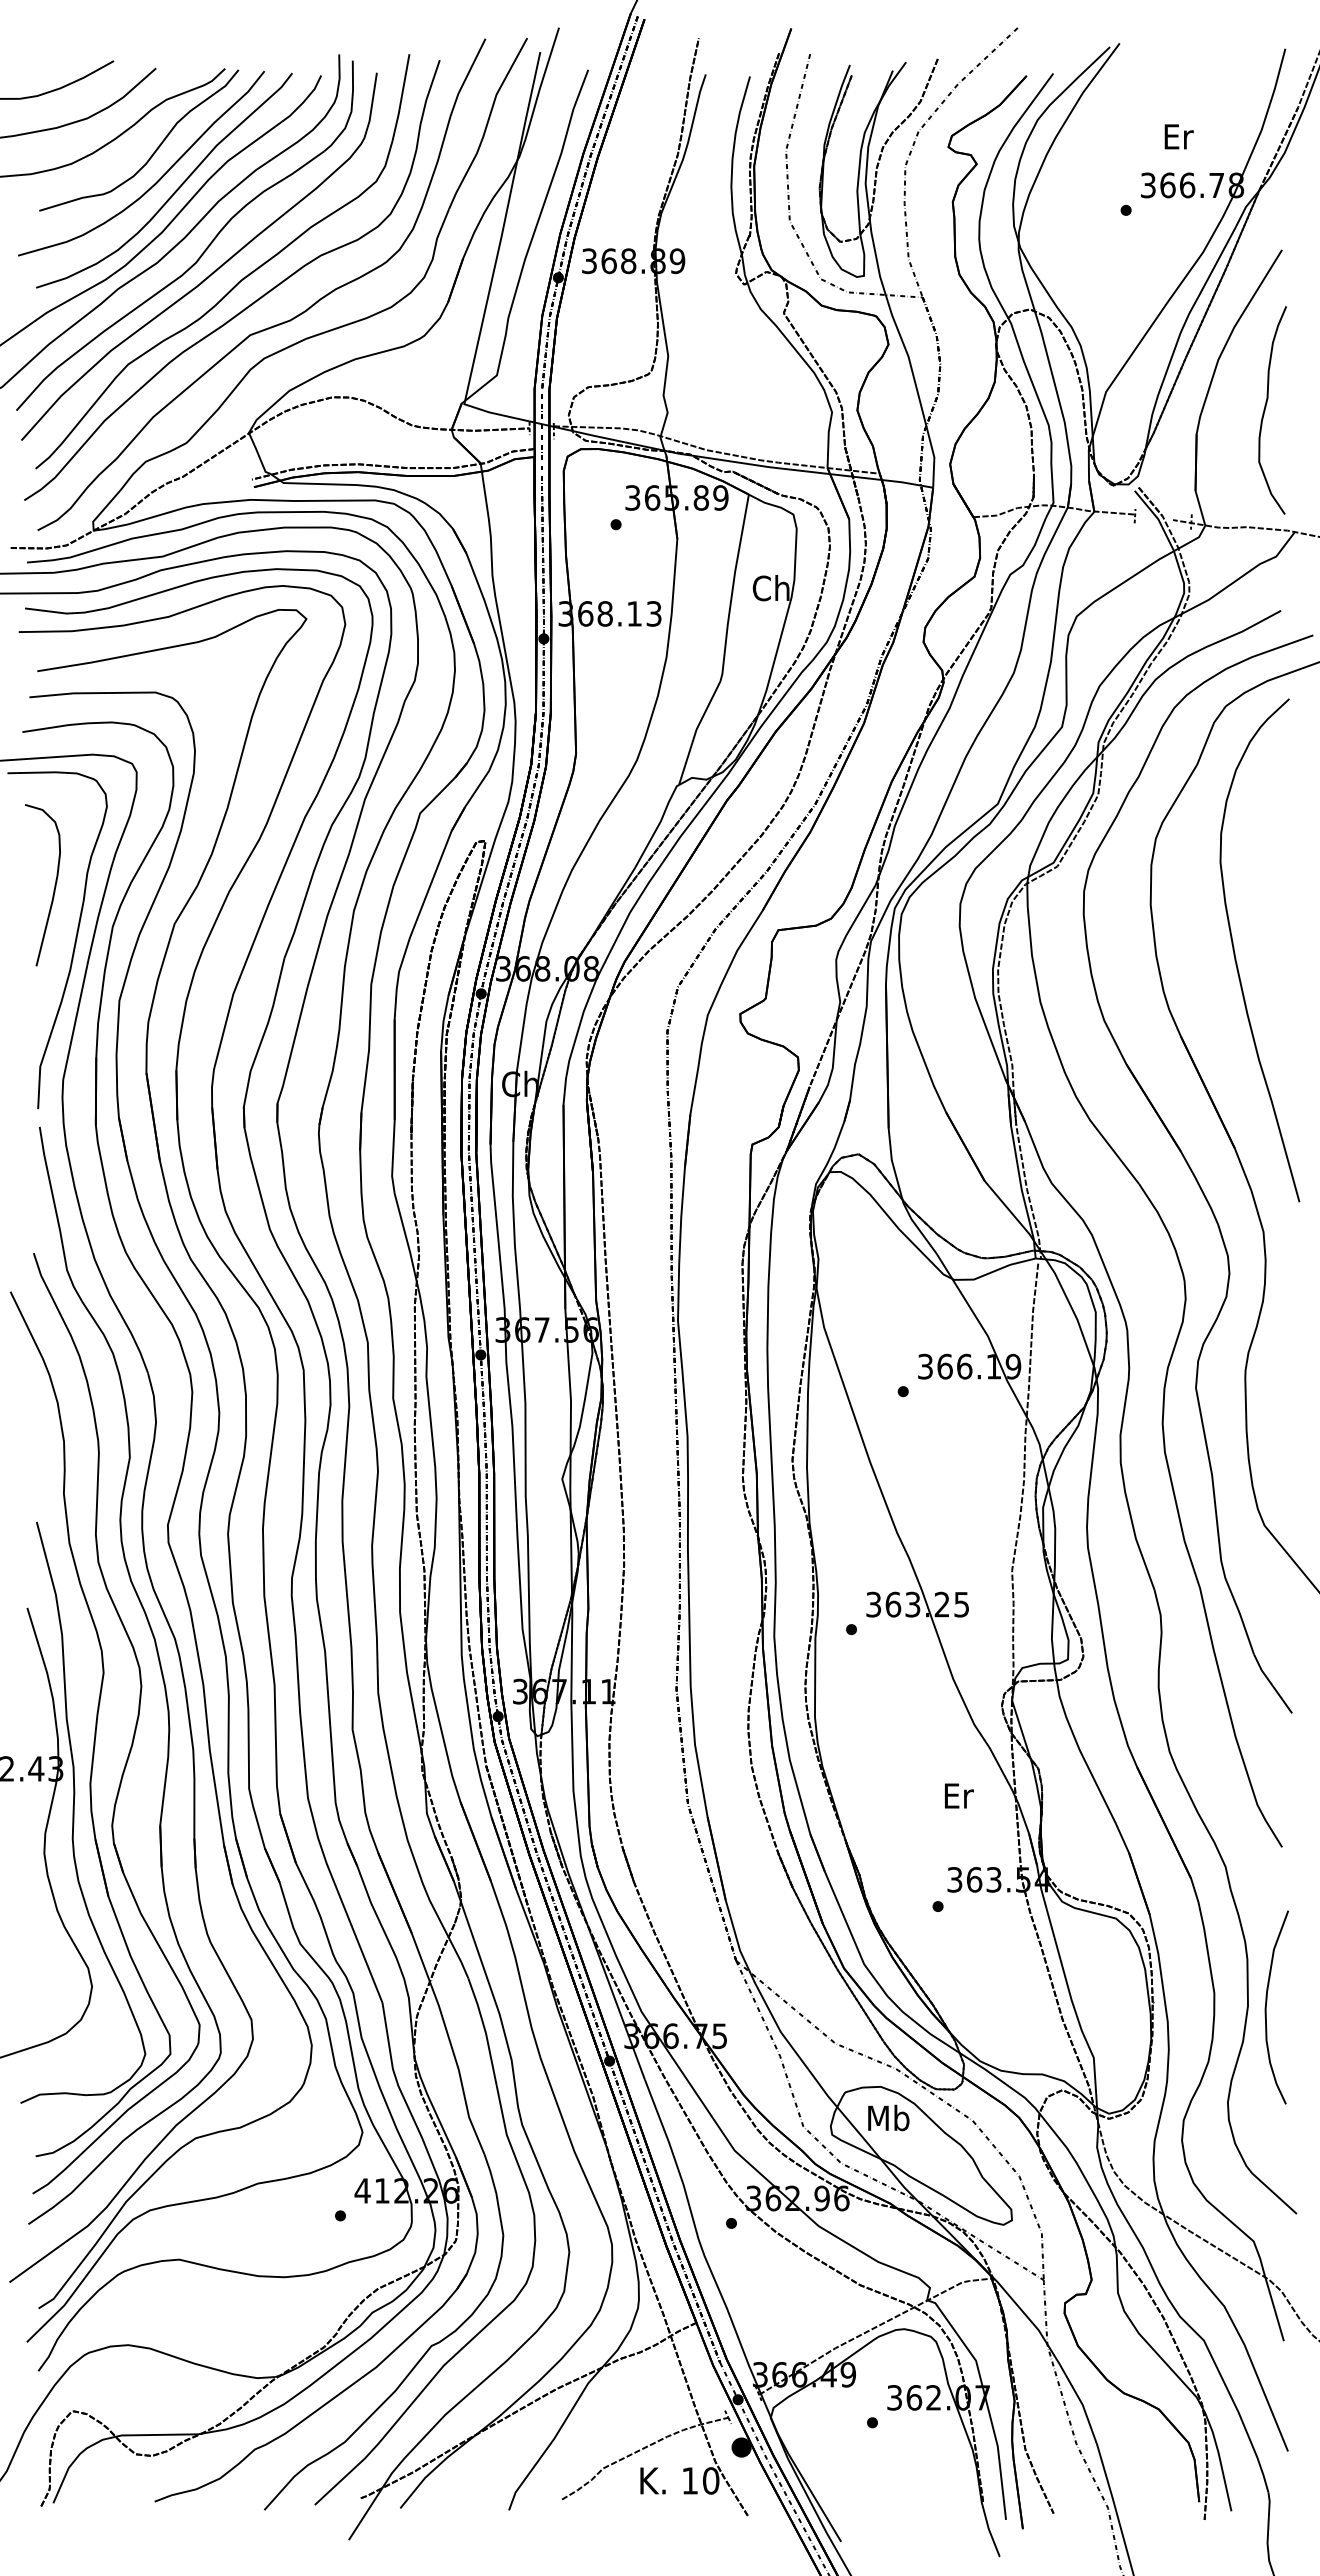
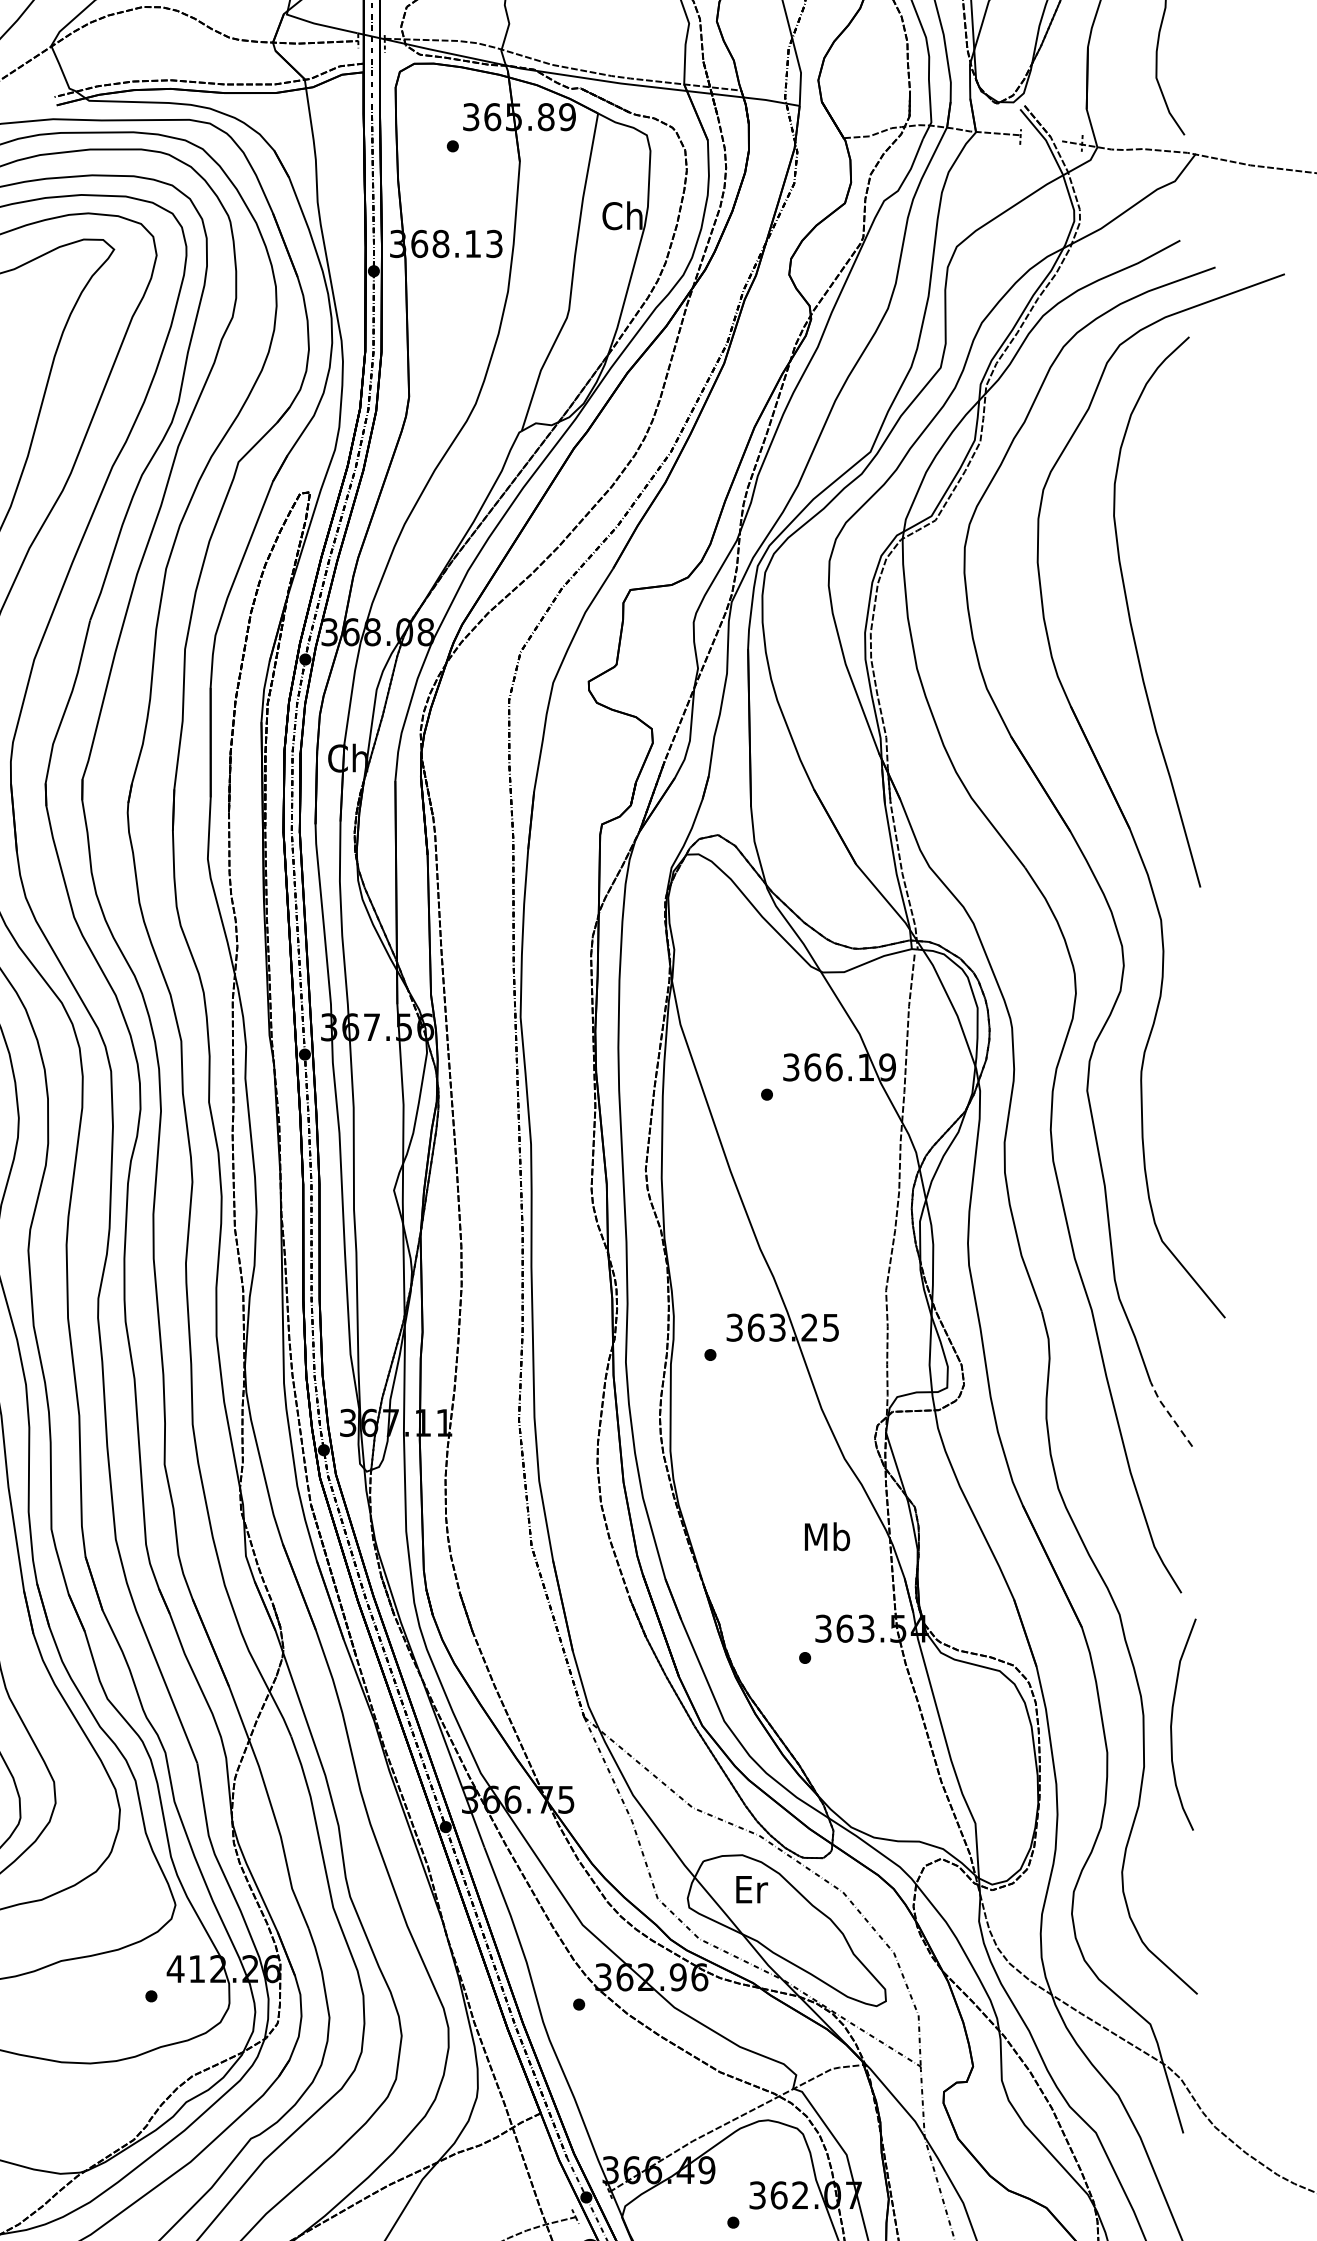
line: (1271, 1684) -> (1169, 1415), solid -> dashed
text: (958, 1795) -> (827, 1536), Er -> Mb
curve: (1266, 2007) -> (1172, 1724), moved
text: (888, 2117) -> (750, 1888), Mb -> Er

